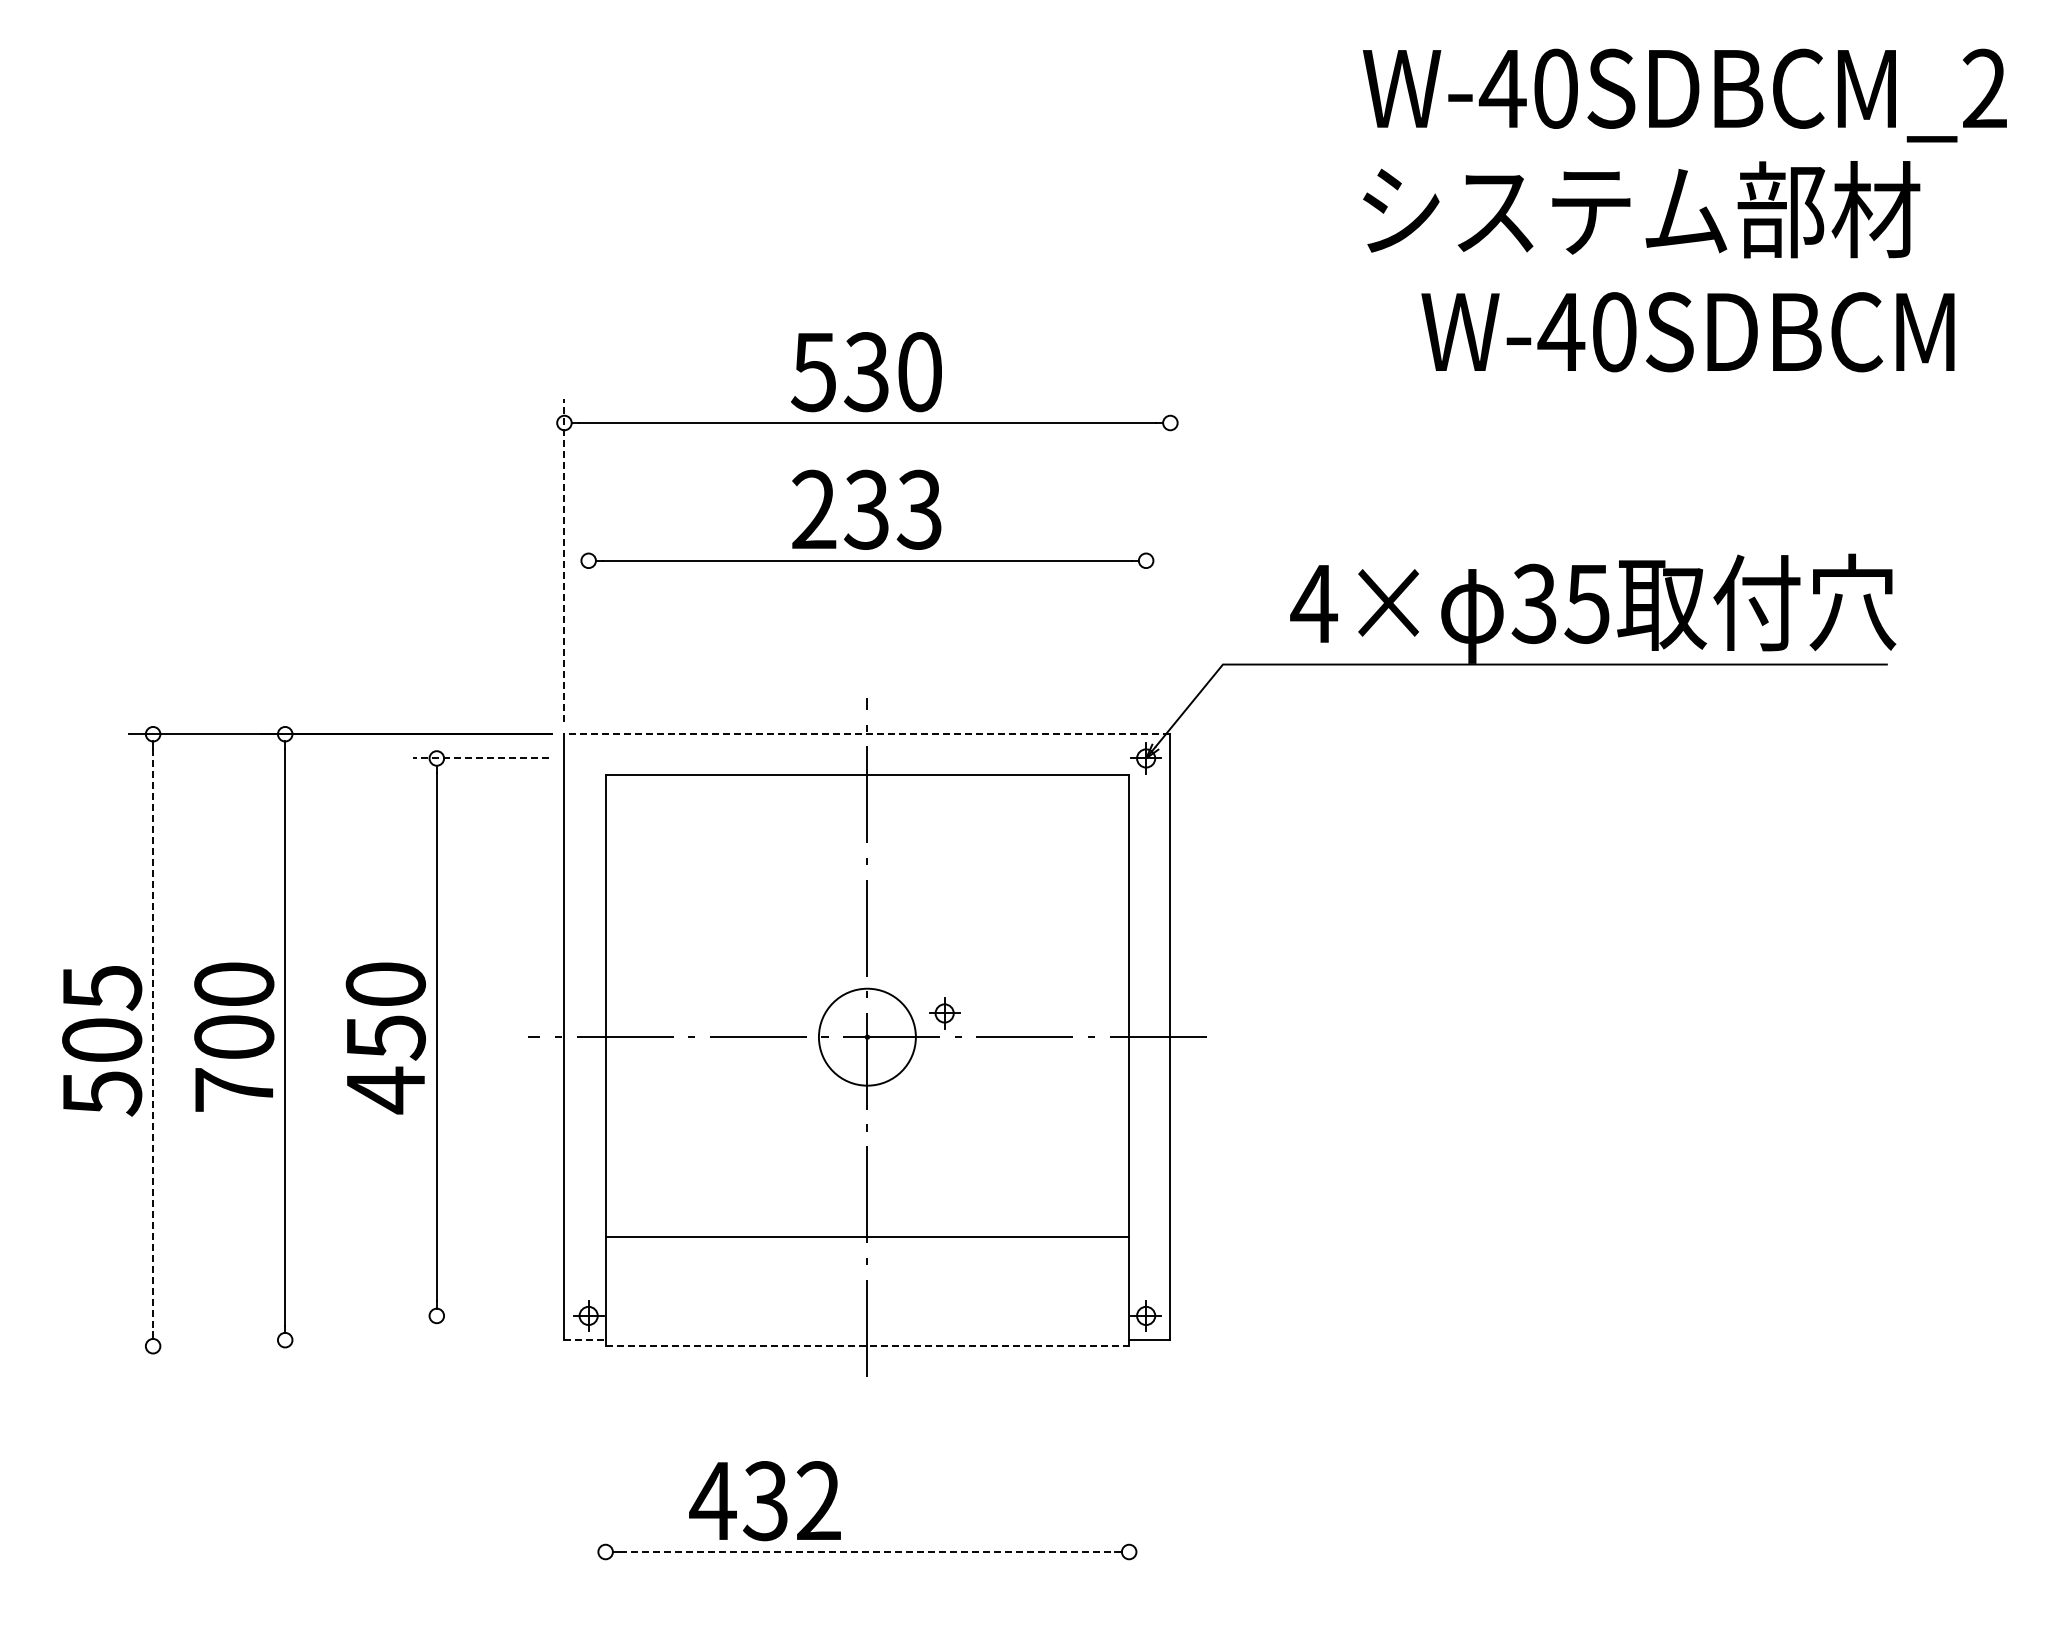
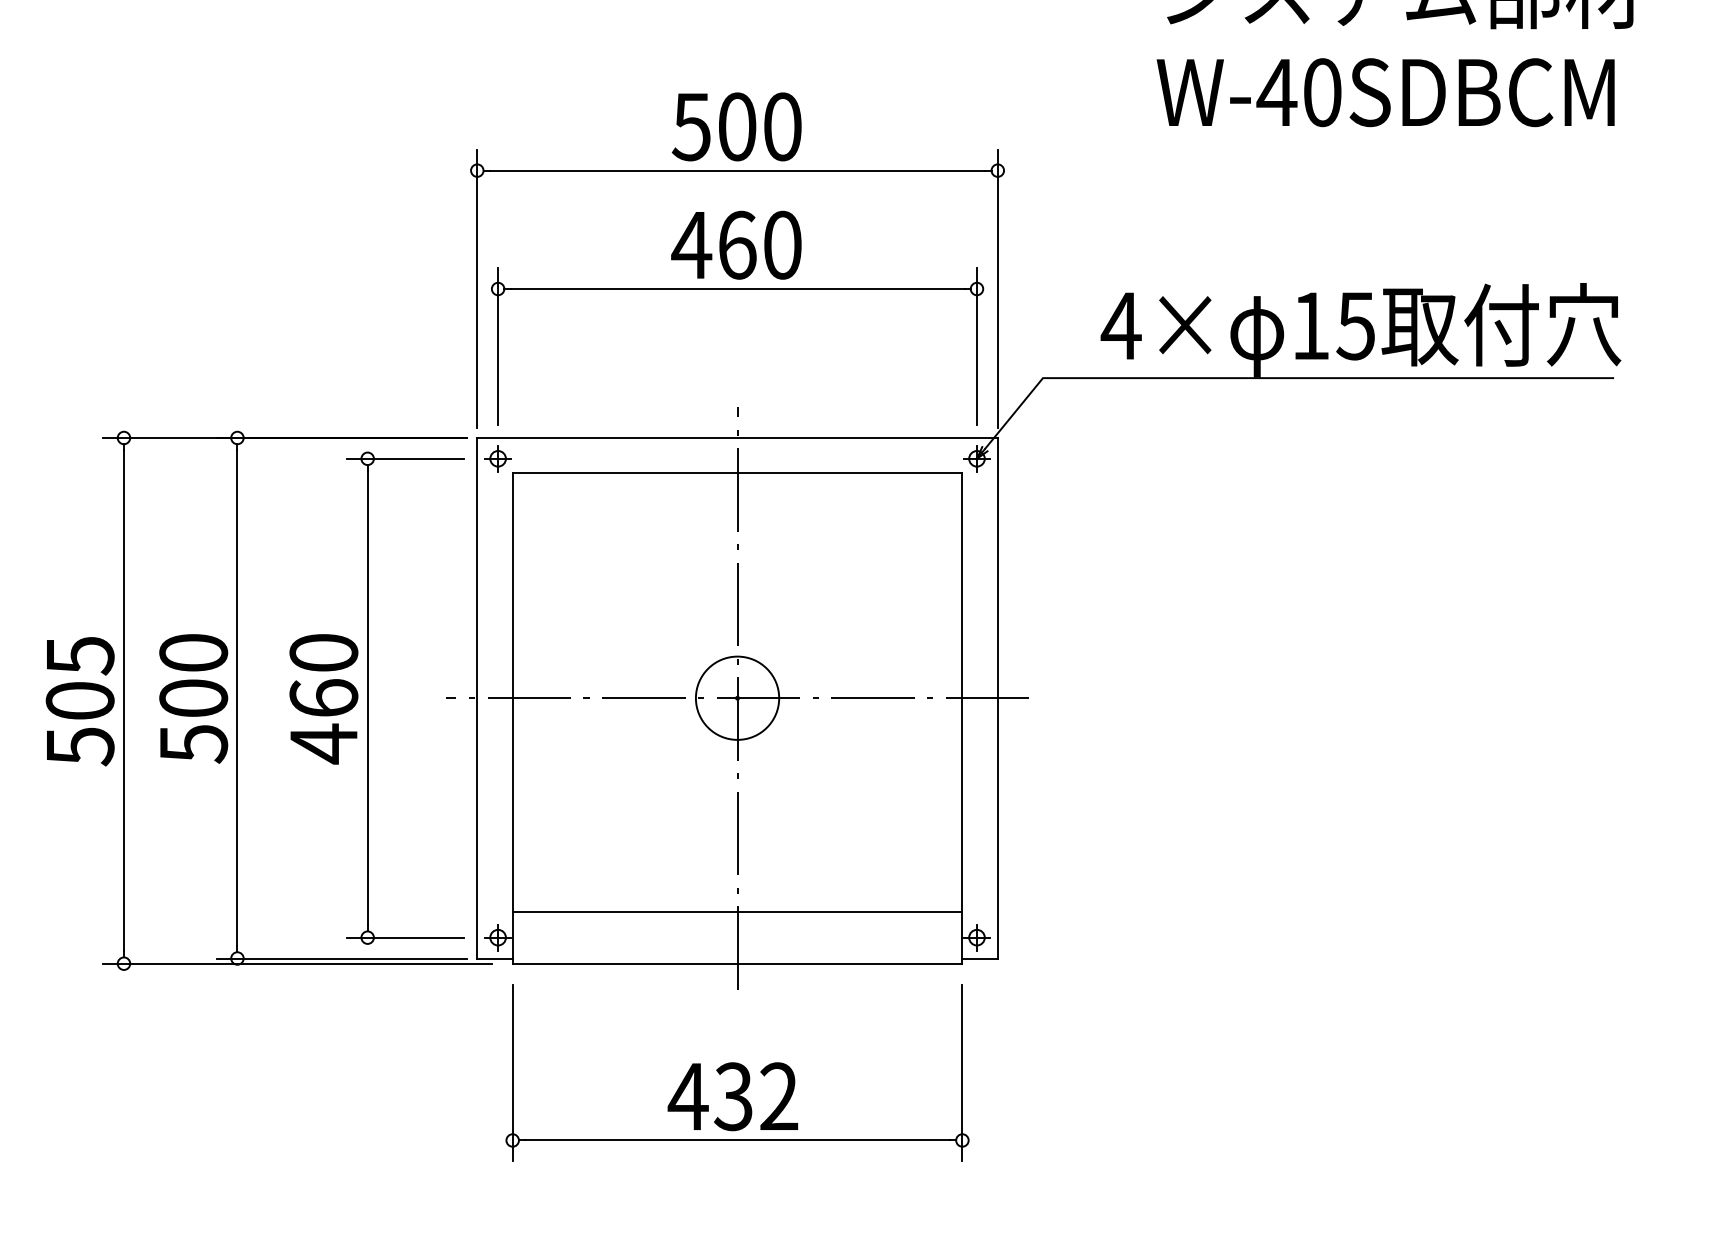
text: (1687, 332) -> (1385, 92), moved
text: (866, 372) -> (736, 127), 530 -> 500
text: (865, 509) -> (735, 244), 233 -> 460
line: (564, 560) -> (477, 288), dashed -> solid
line: (1170, 560) -> (997, 288), added
text: (1533, 603) -> (1309, 325), 35 -> 15
line: (588, 627) -> (497, 346), added
line: (1146, 627) -> (977, 346), added
line: (867, 734) -> (737, 438), dashed -> solid
line: (480, 758) -> (405, 458), dashed -> solid
part: (944, 1013) -> (497, 458), moved
text: (385, 1037) -> (323, 698), 450 -> 460
line: (153, 1040) -> (124, 701), dashed -> solid
text: (234, 1090) -> (193, 744), 700 -> 500
line: (867, 1236) -> (737, 911), moved
line: (480, 1315) -> (405, 937), added
line: (406, 1340) -> (341, 958), added
line: (585, 1340) -> (495, 958), dashed -> solid
line: (354, 1346) -> (296, 963), added
line: (867, 1346) -> (737, 963), dashed -> solid
line: (605, 1473) -> (512, 1073), added
line: (1129, 1473) -> (962, 1073), added
text: (764, 1501) -> (732, 1097), moved
line: (867, 1552) -> (737, 1140), dashed -> solid

